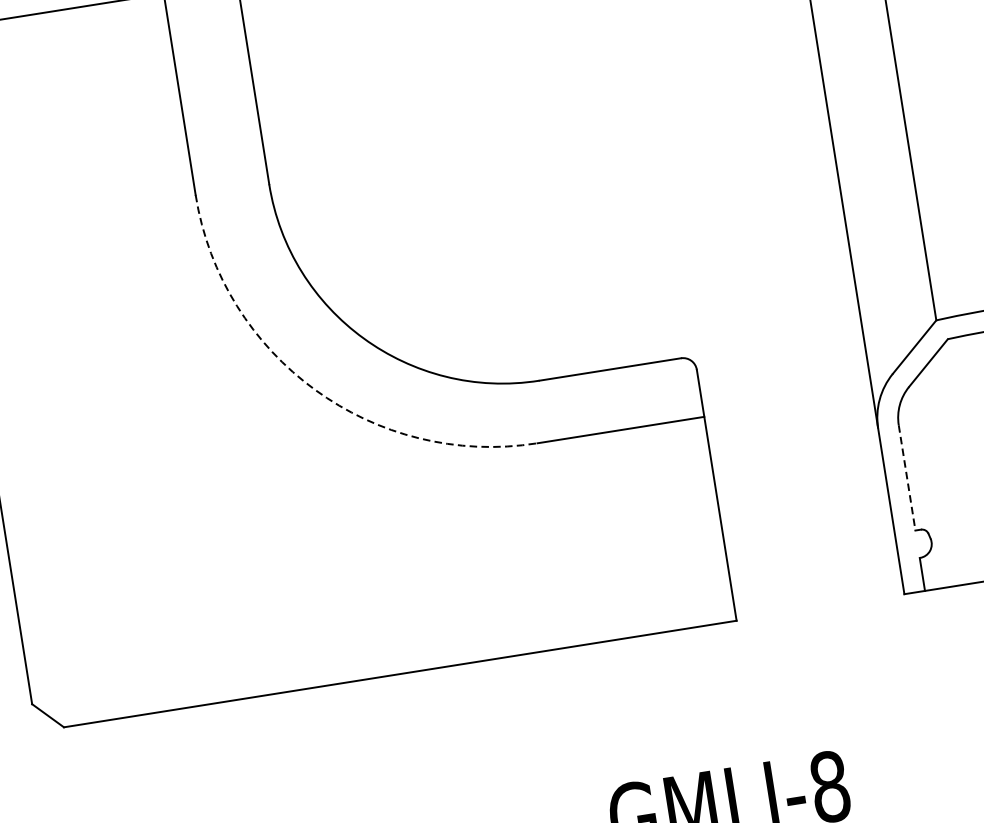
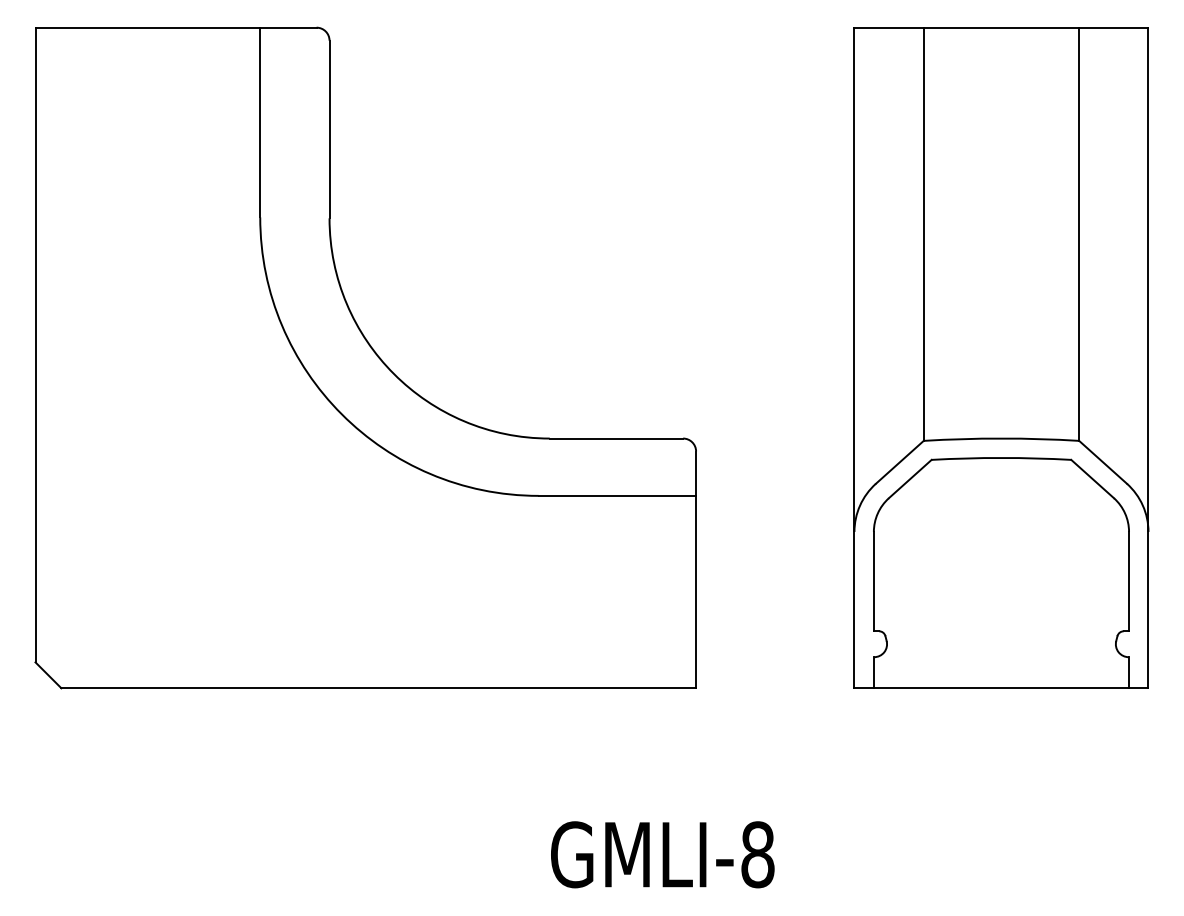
arc: (314, 390) -> (341, 414), dashed -> solid
line: (906, 477) -> (873, 581), dashed -> solid

